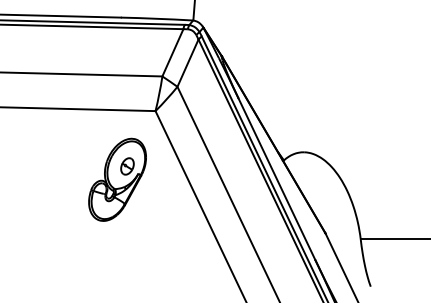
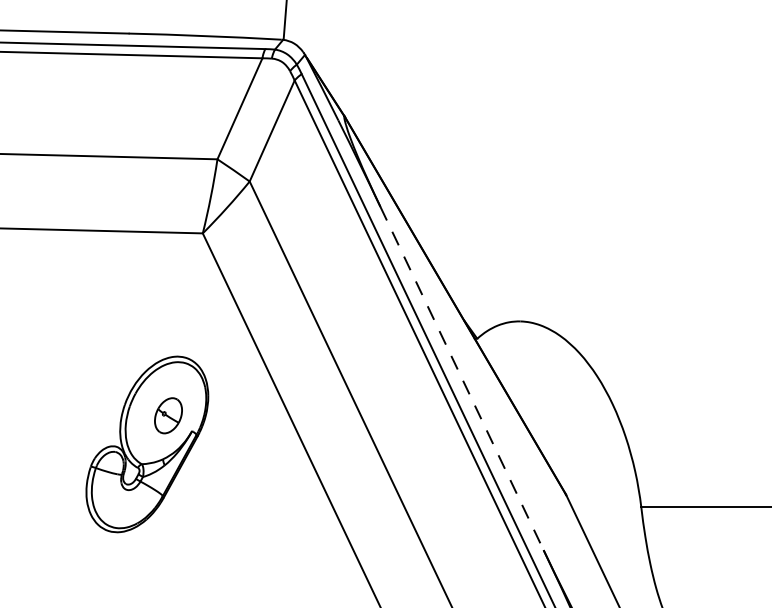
part: (117, 179) -> (147, 443), moved
line: (276, 179) -> (461, 379), solid -> dashed

